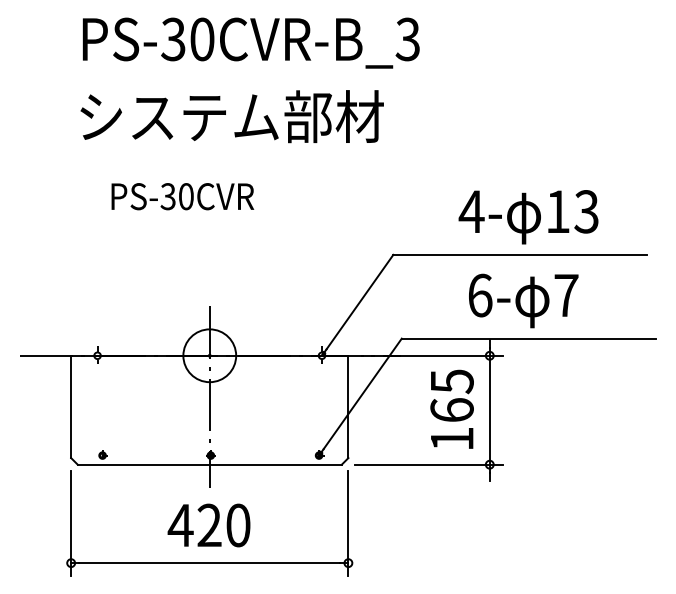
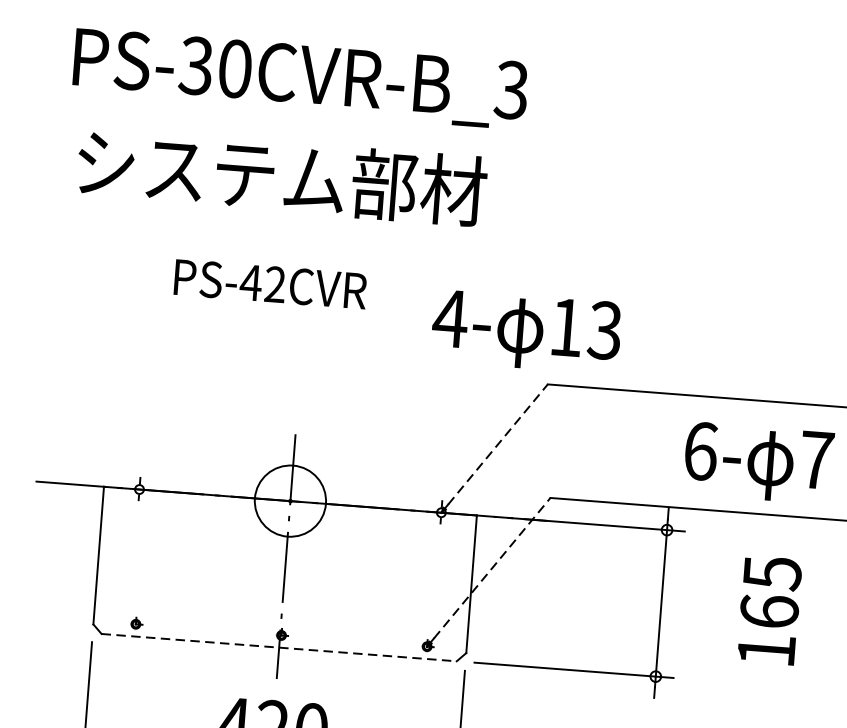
text: (250, 42) -> (299, 77), moved
text: (231, 116) -> (281, 176), moved
text: (176, 196) -> (262, 283), PS-30CVR -> PS-42CVR
text: (528, 217) -> (526, 332), moved
text: (523, 300) -> (758, 462), moved
line: (359, 302) -> (497, 444), solid -> dashed
line: (362, 393) -> (491, 567), solid -> dashed
text: (451, 408) -> (768, 609), moved
line: (210, 464) -> (280, 647), solid -> dashed

